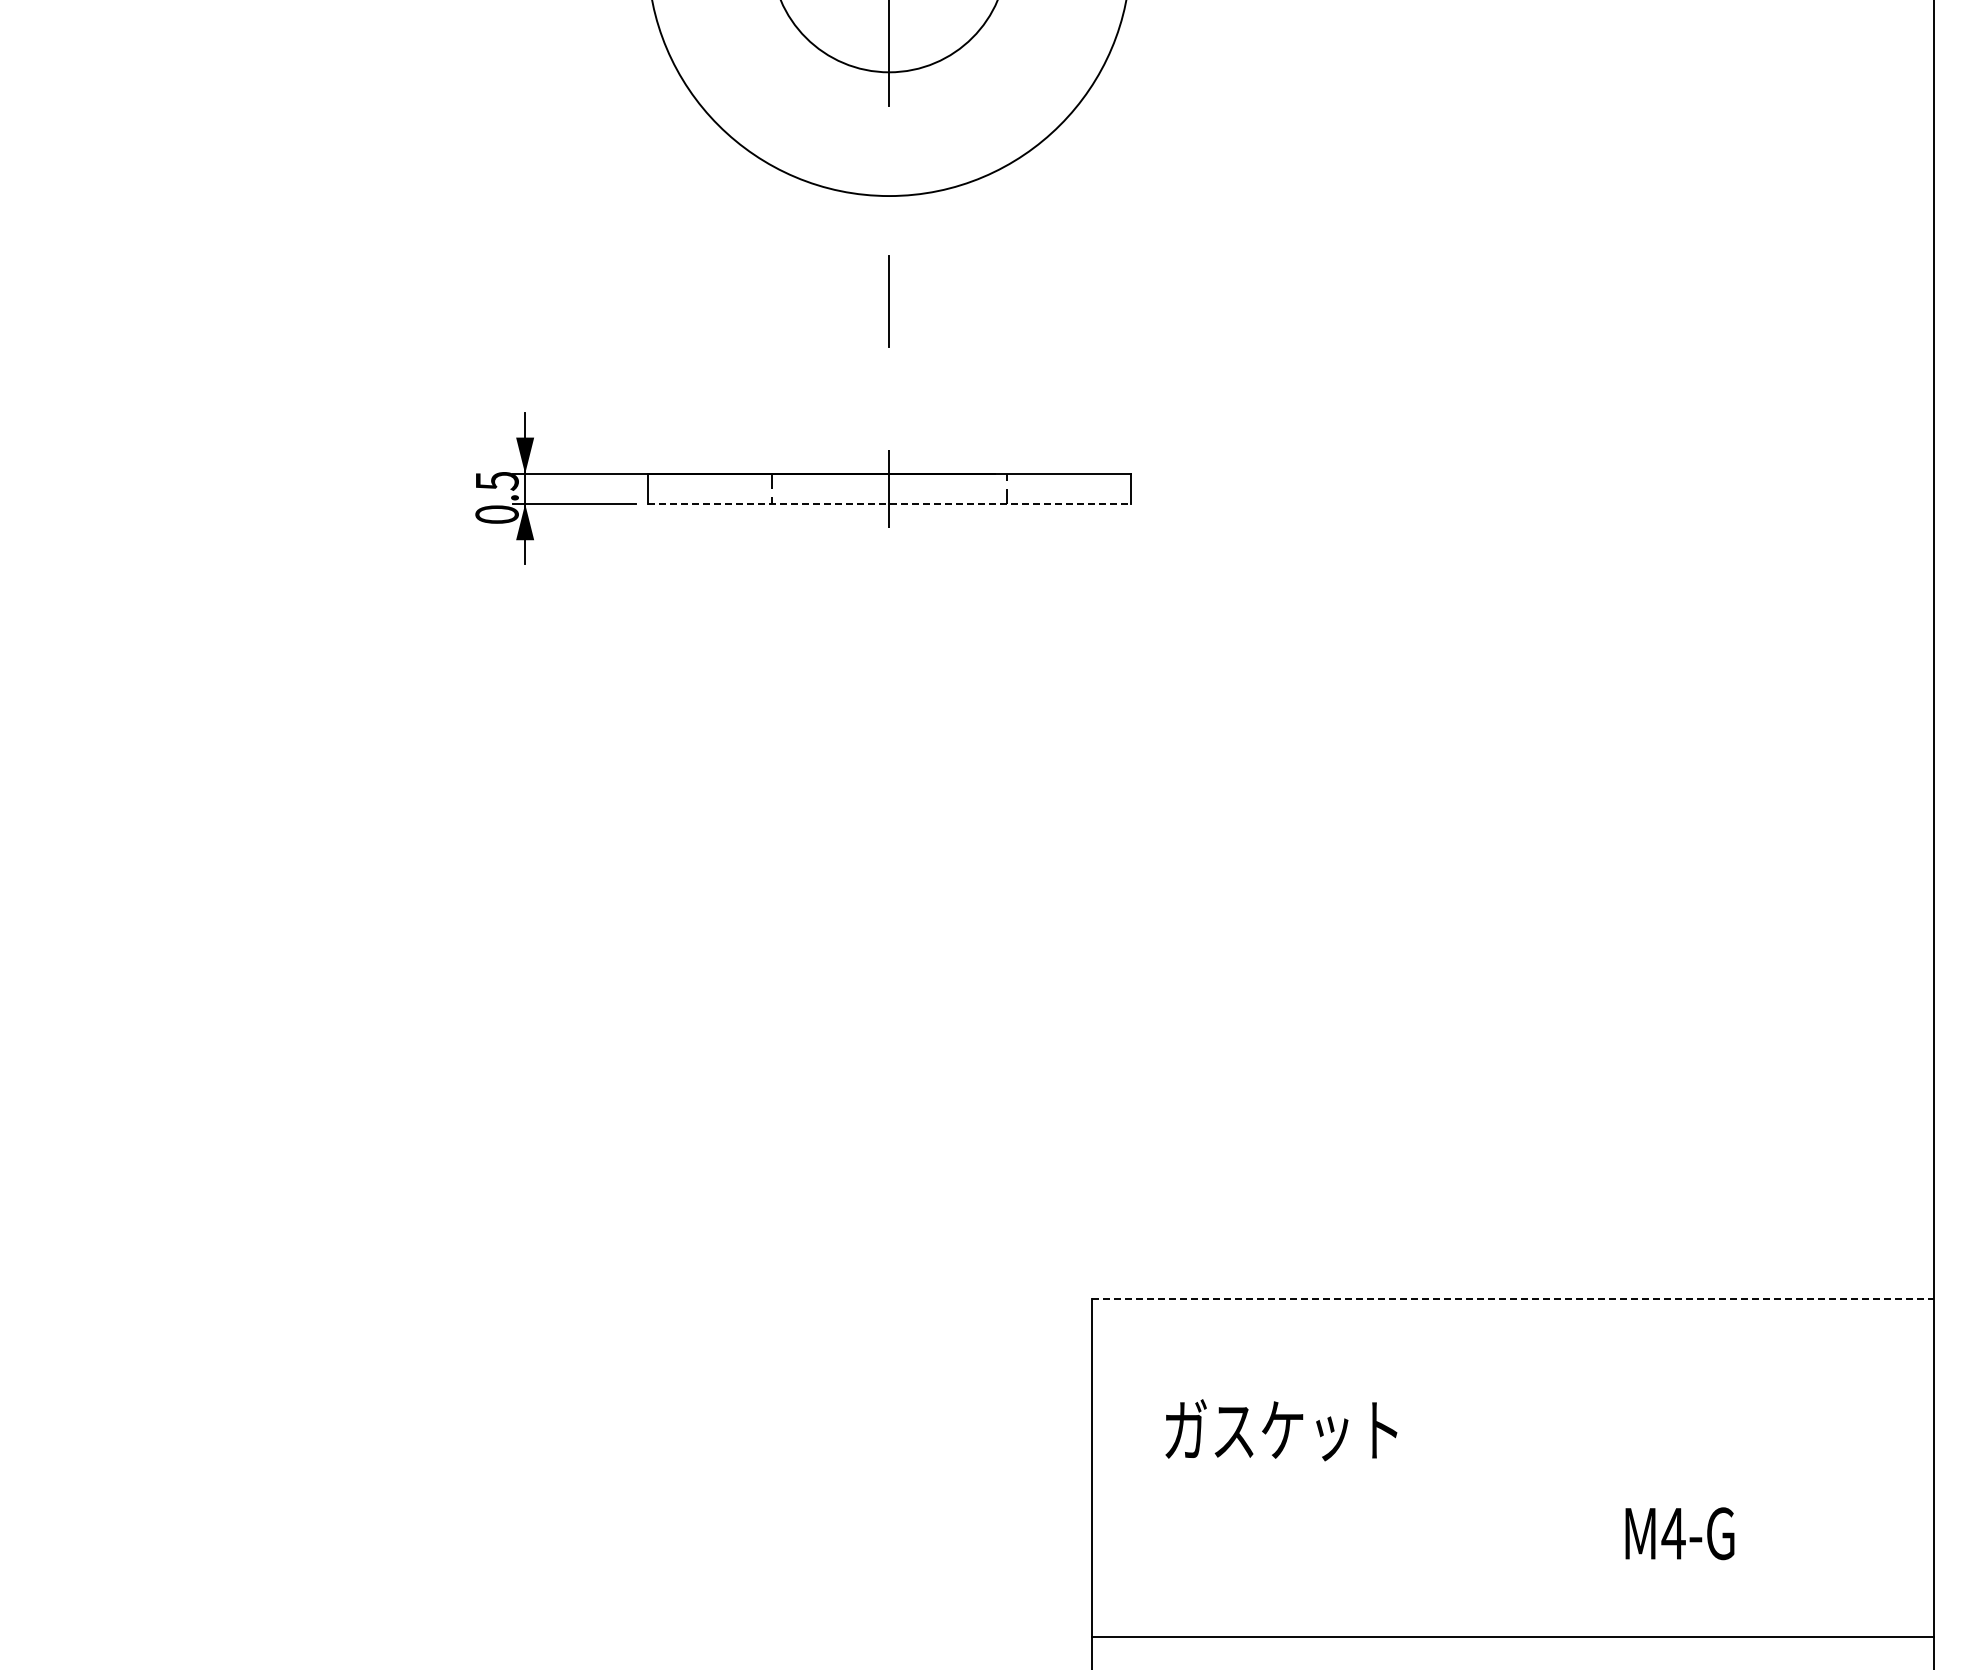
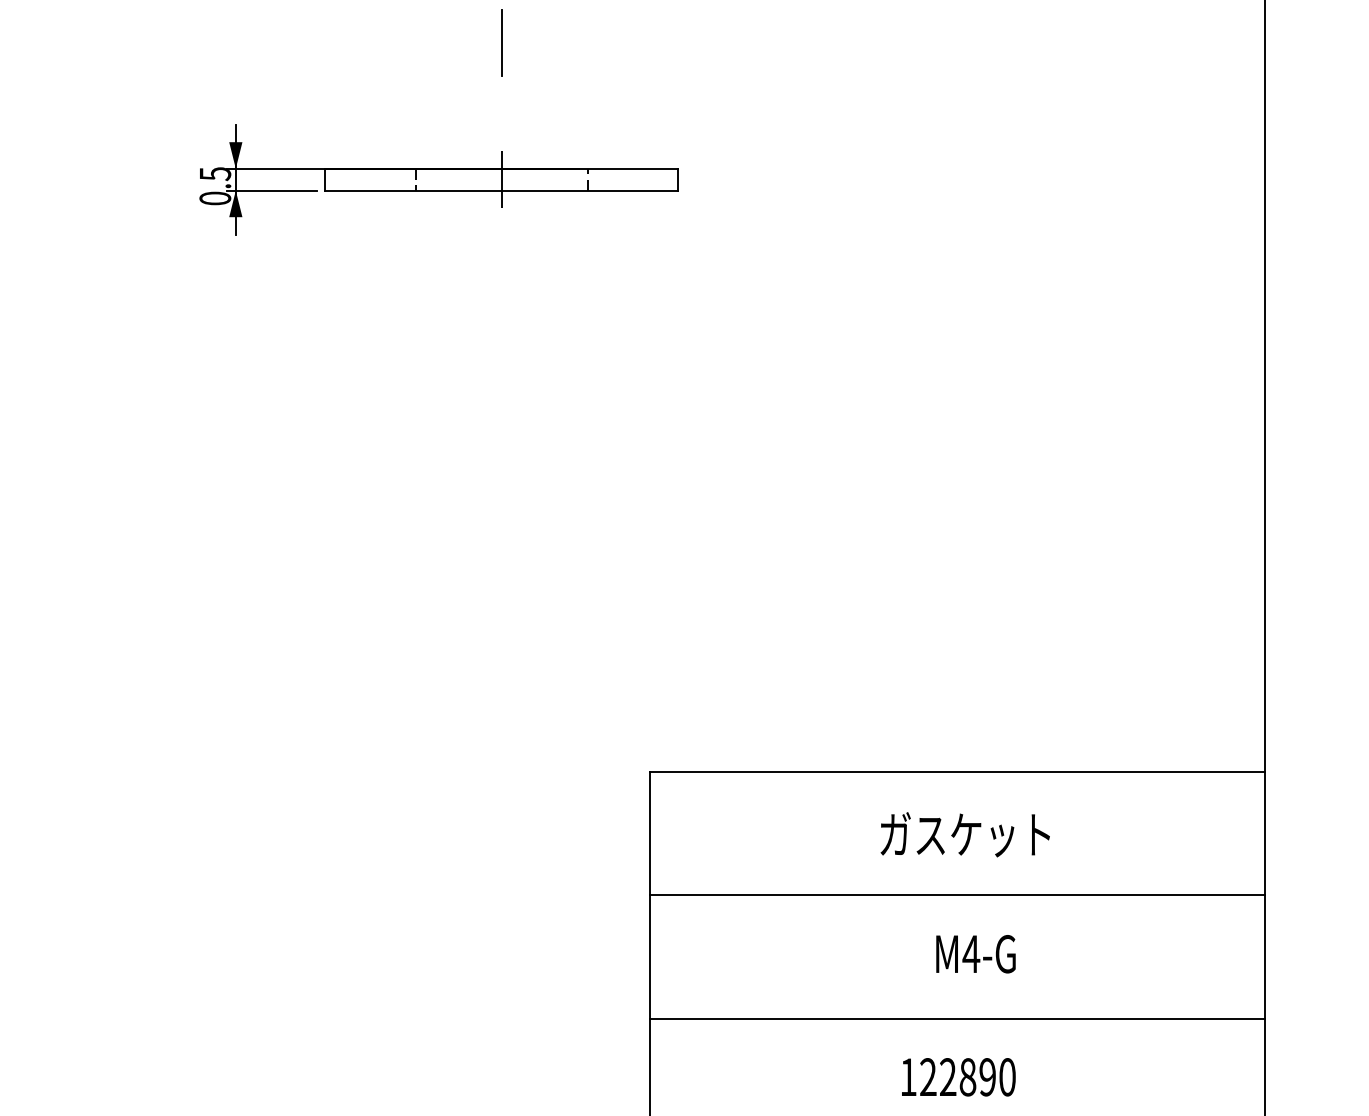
line: (889, 504) -> (502, 191), dashed -> solid
line: (1512, 1298) -> (957, 771), dashed -> solid
text: (1281, 1430) -> (965, 834), moved
line: (1512, 1467) -> (957, 894), added
text: (1679, 1533) -> (975, 954), moved

